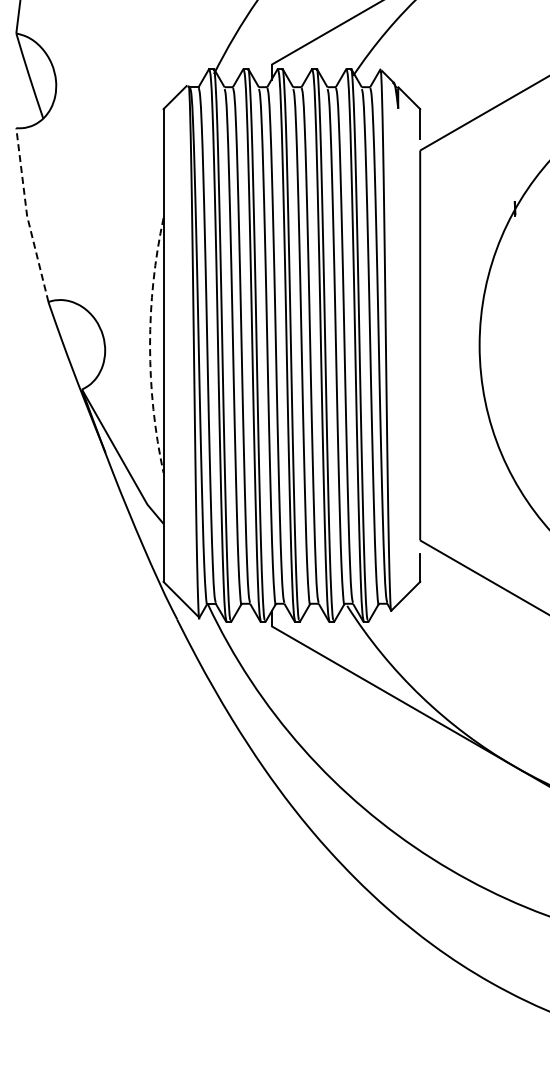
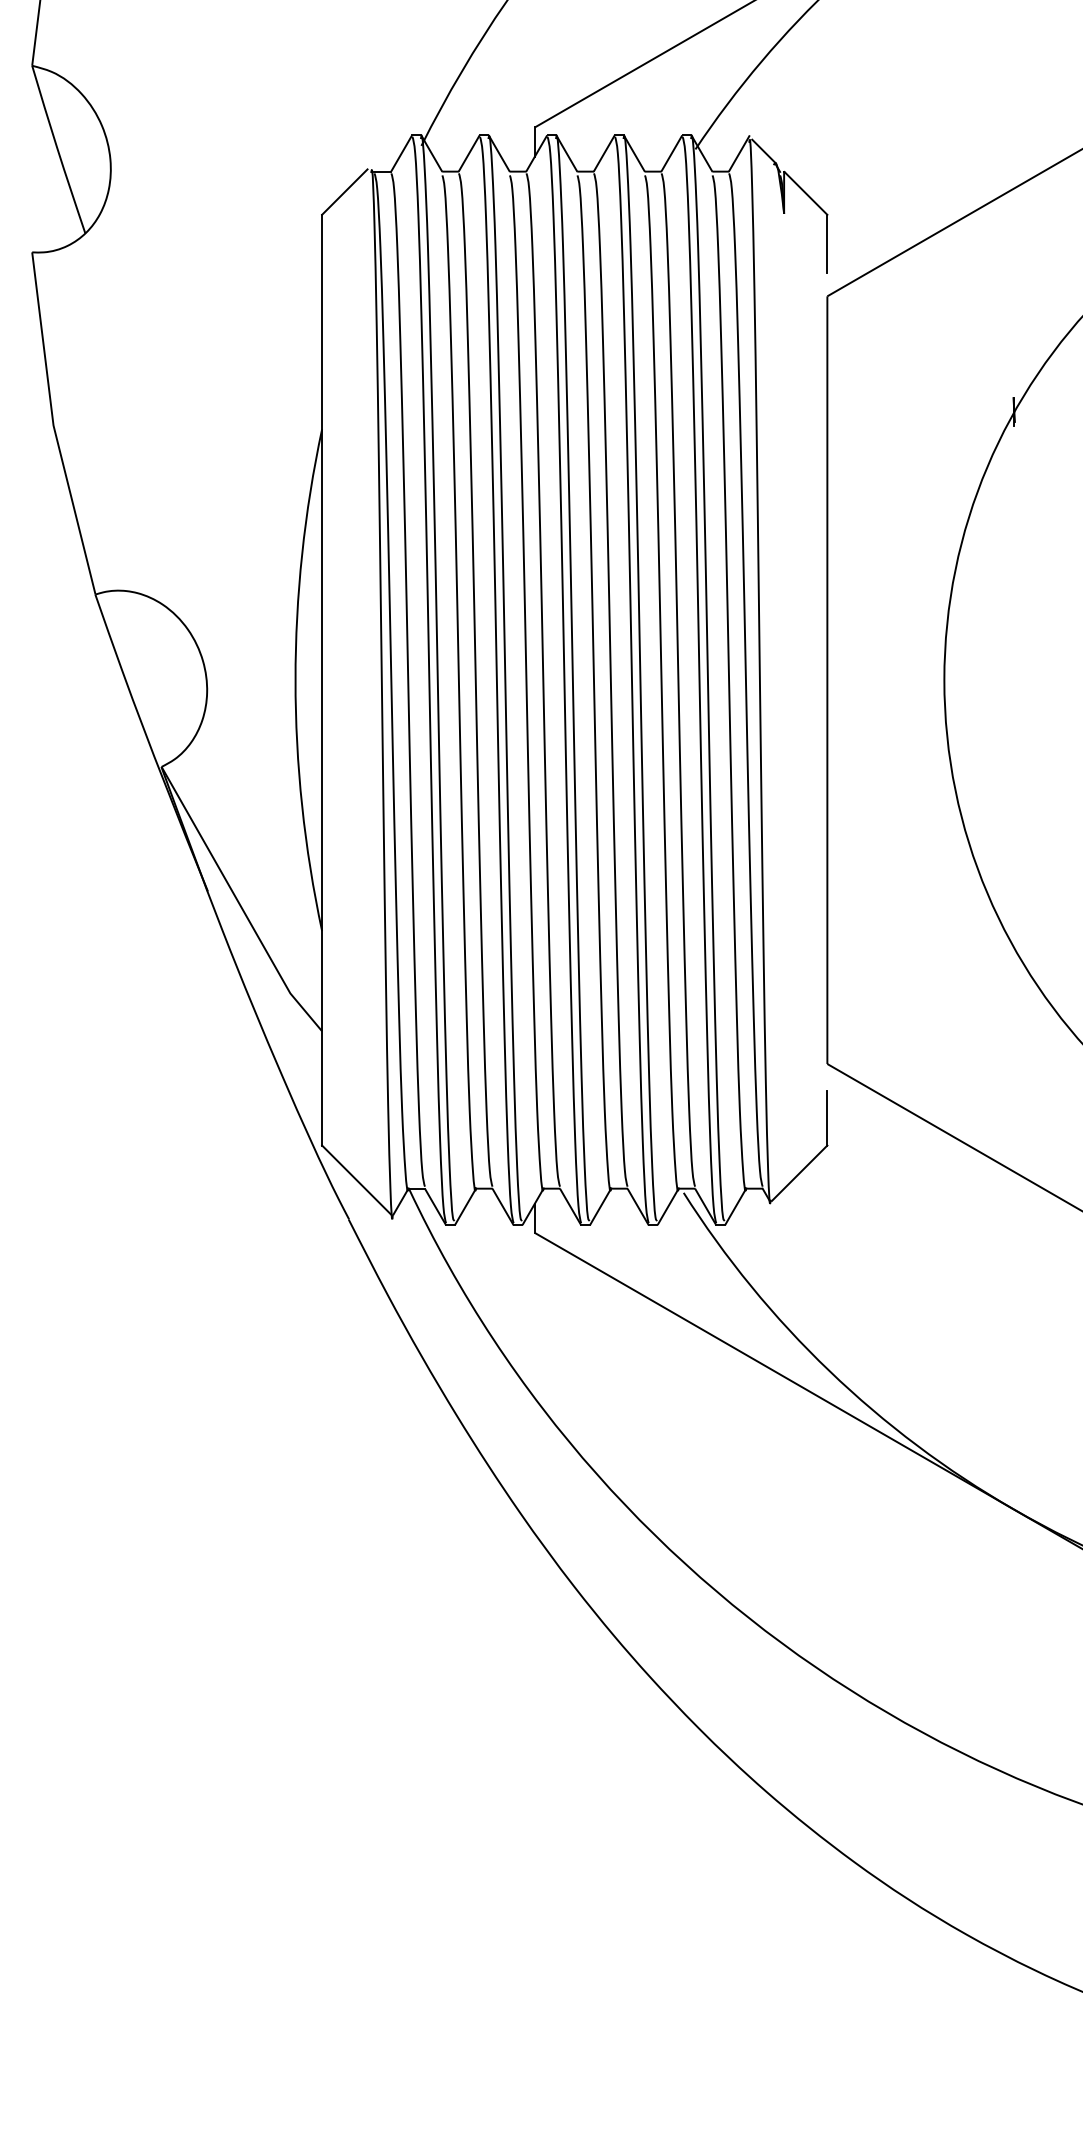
line: (27, 216) -> (54, 426), dashed -> solid
arc: (150, 345) -> (296, 680), dashed -> solid

